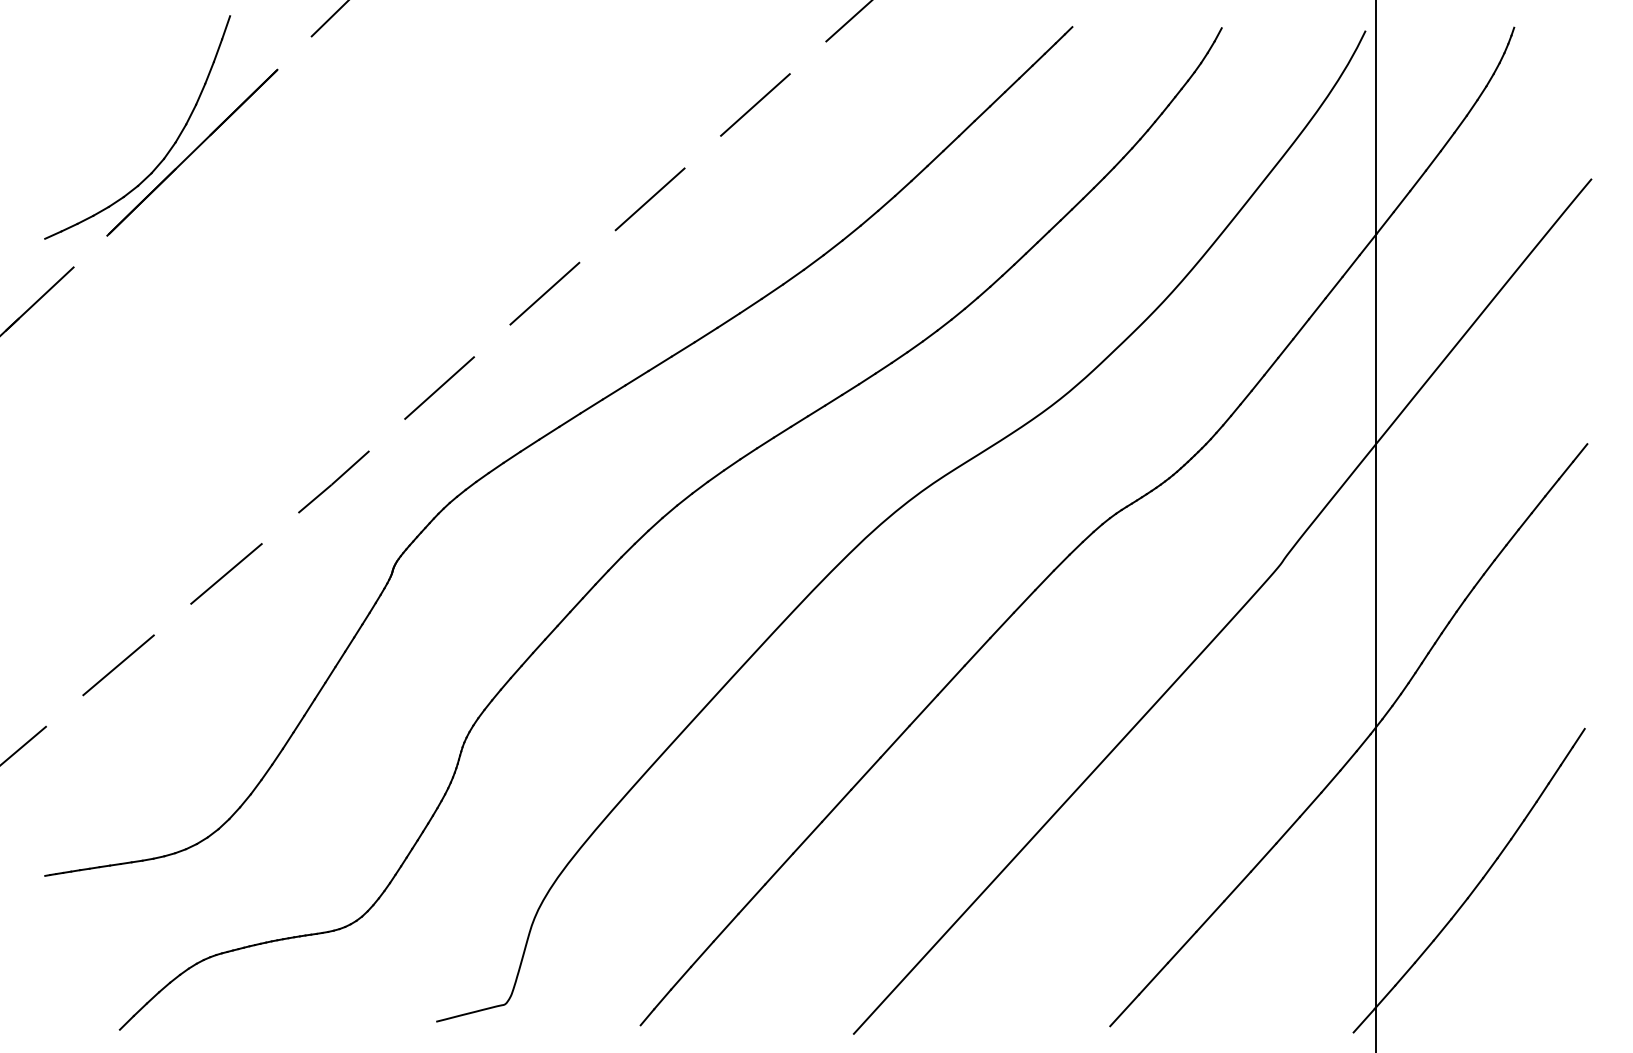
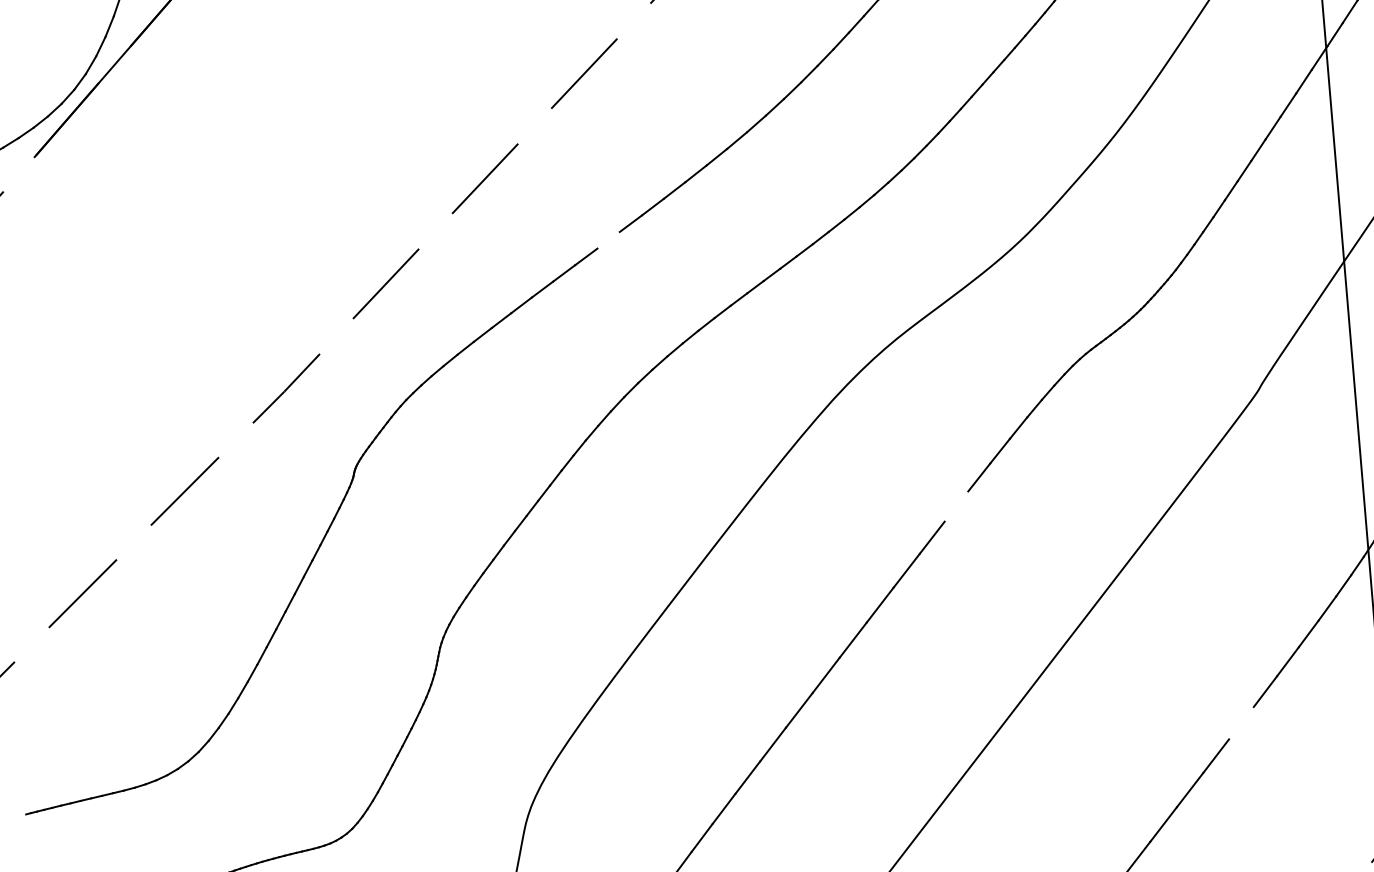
line: (659, 363) -> (607, 240), removed
line: (977, 651) -> (956, 506), removed
line: (1237, 886) -> (1241, 723), removed

